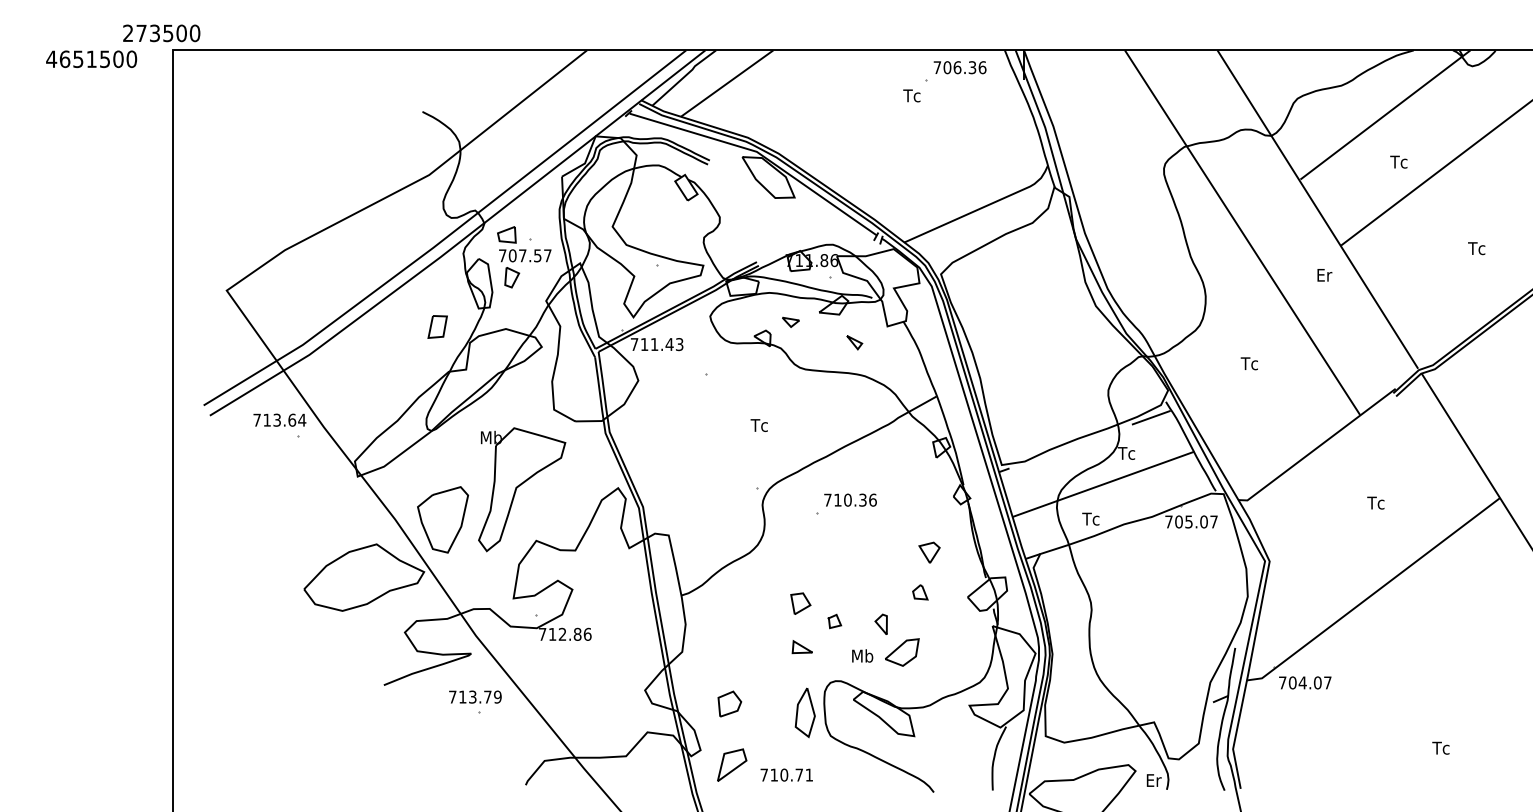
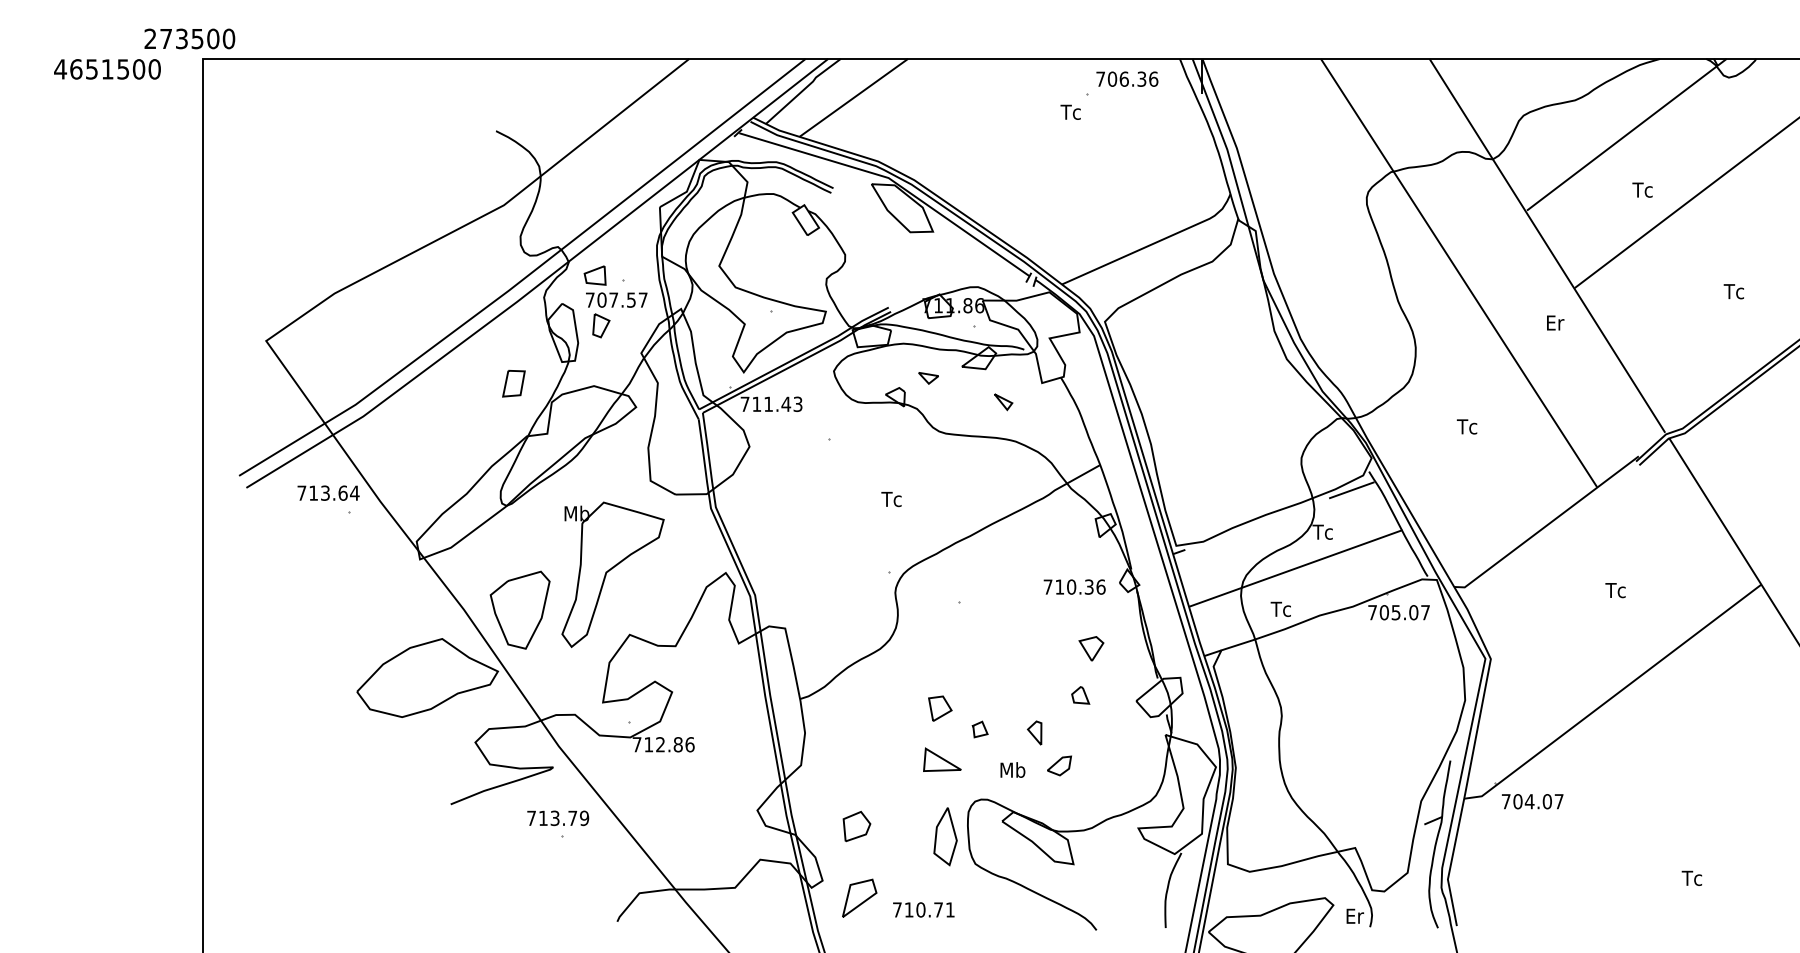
text: (850, 499) -> (1074, 586), moved
part: (801, 647) -> (941, 759), size x1.6
part: (902, 652) -> (1059, 765), size x0.6

